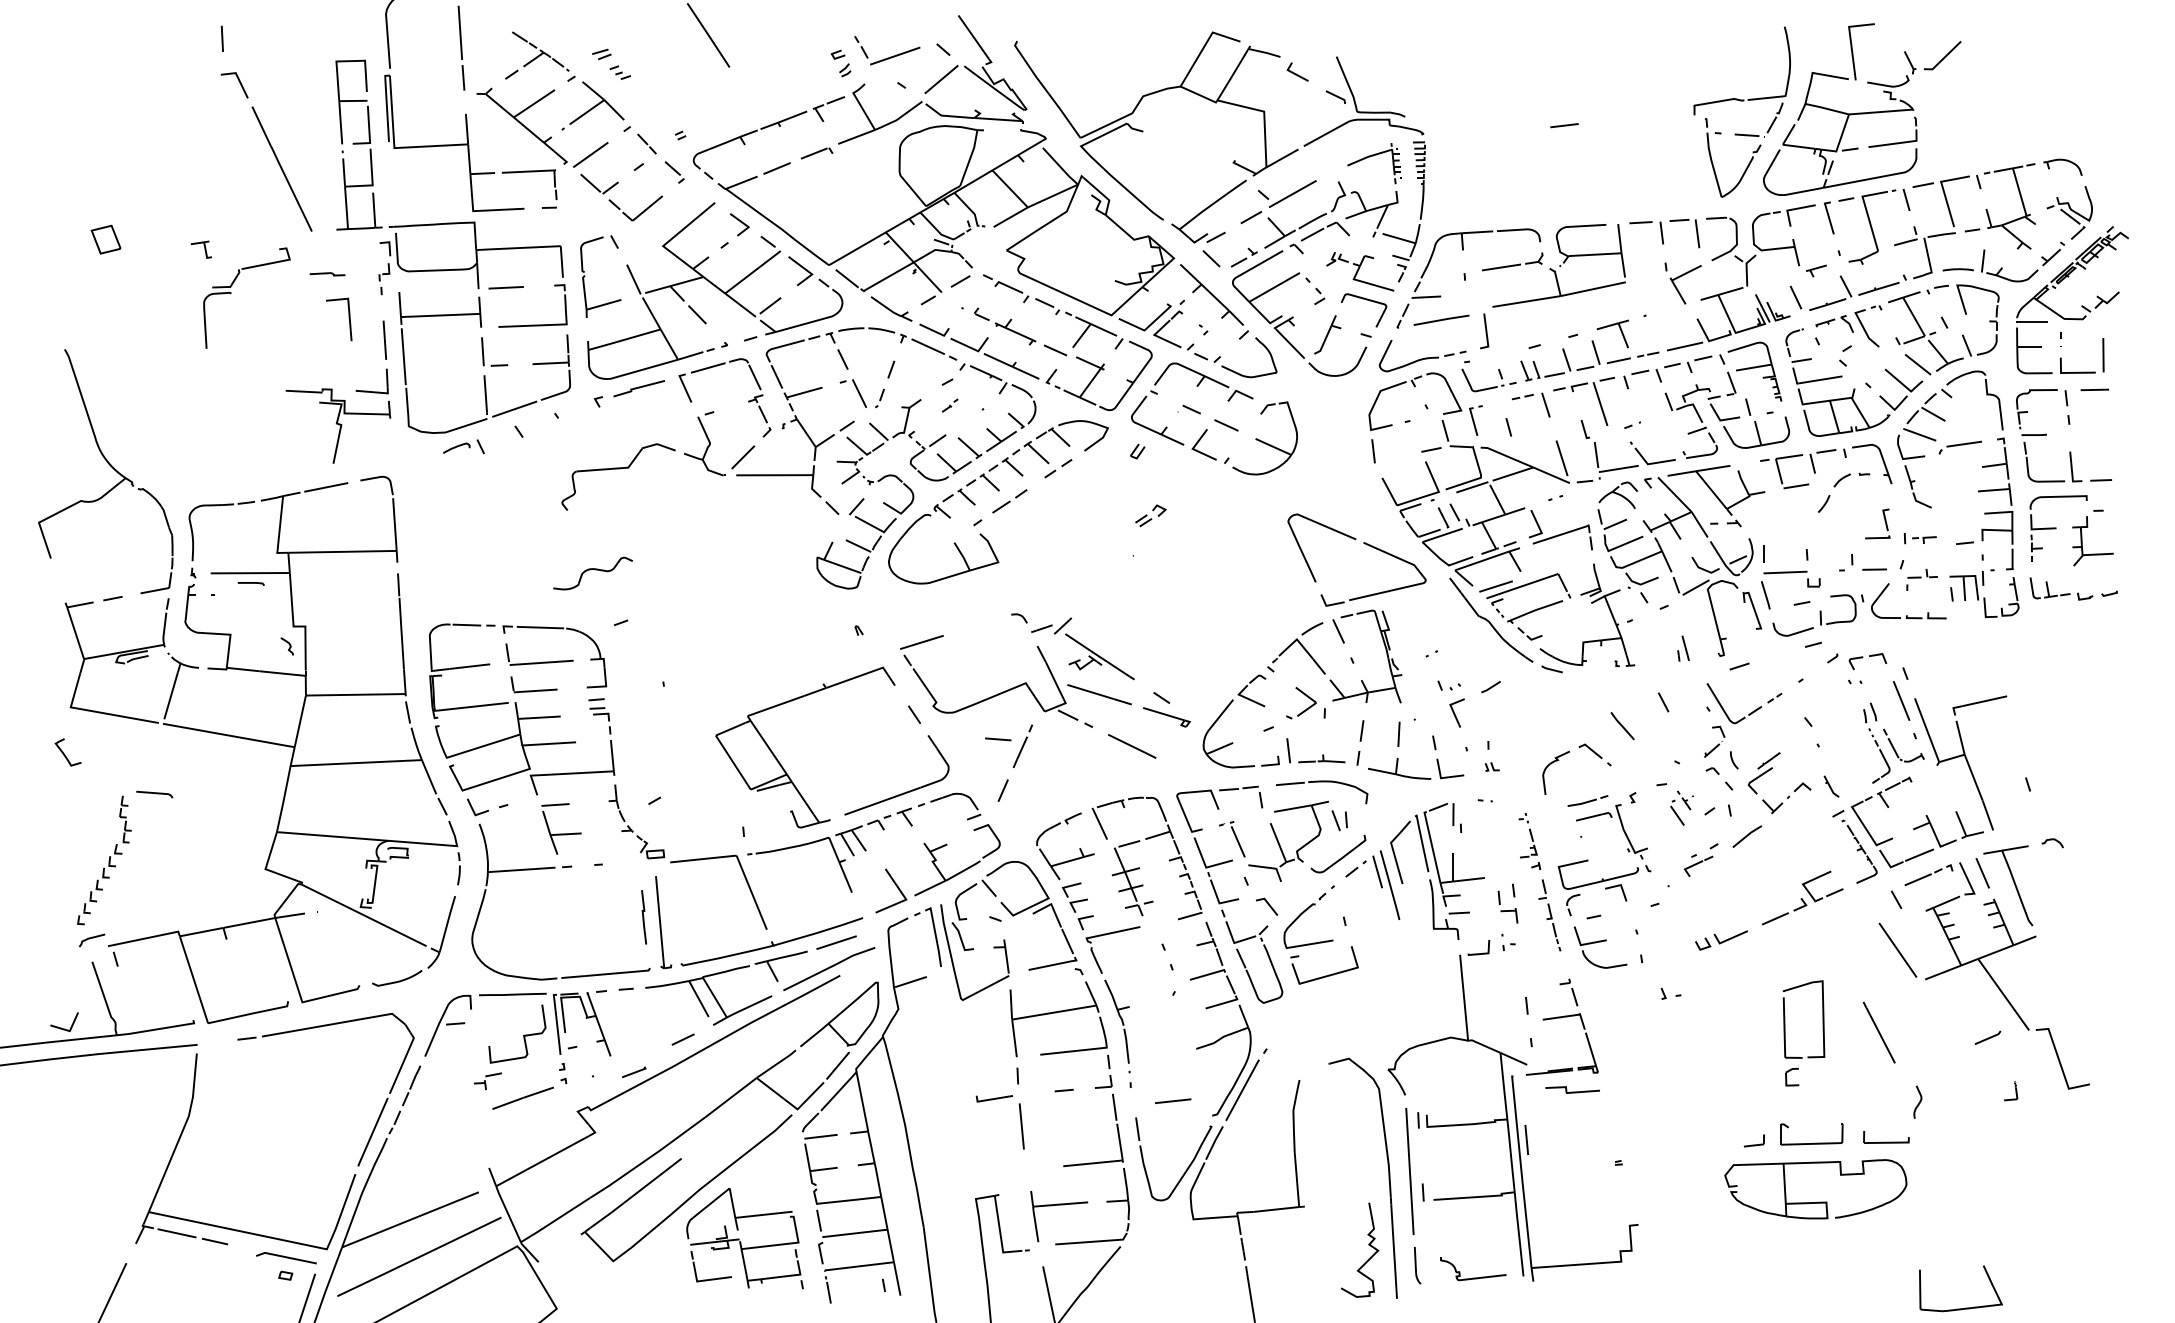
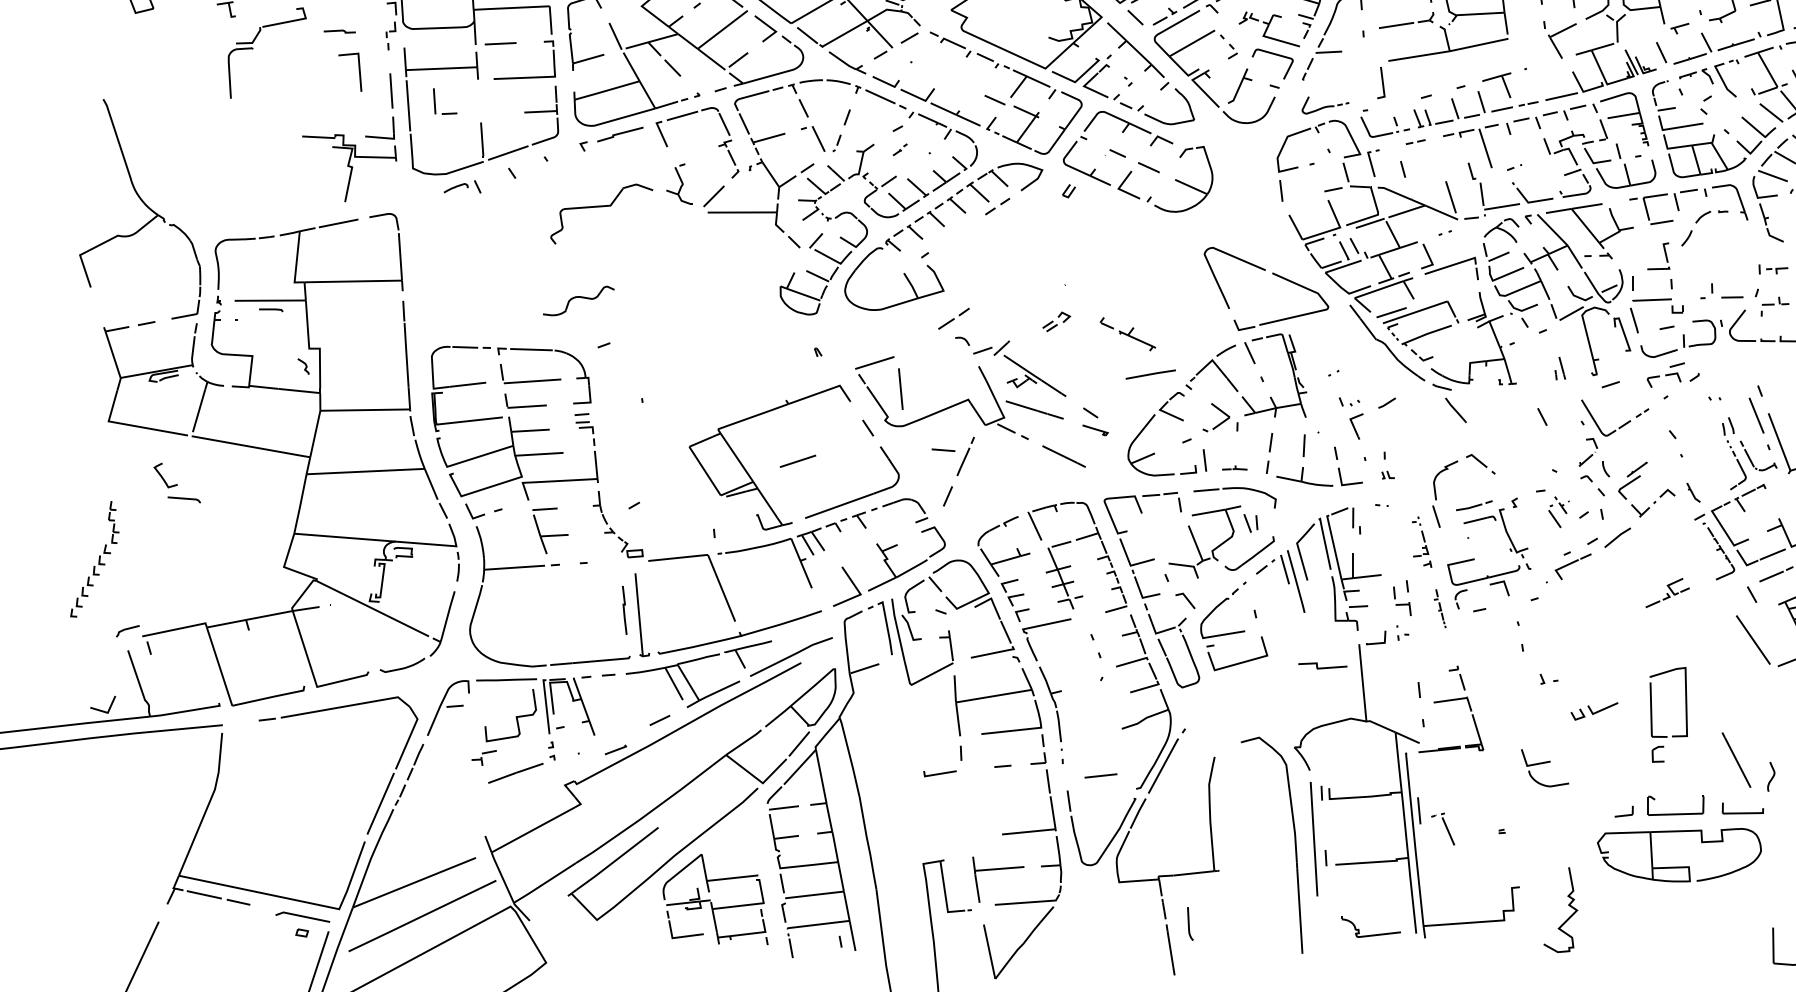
line: (1441, 319) -> (1150, 373), moved
part: (1005, 326) -> (1128, 334), moved
part: (484, 355) -> (436, 104), moved
part: (1422, 356) -> (1325, 105), size x0.6
line: (1545, 404) -> (1436, 516), moved
part: (704, 443) -> (679, 183), size x0.7
line: (1009, 501) -> (953, 318), moved
part: (1150, 515) -> (1056, 321), moved
part: (1884, 521) -> (1664, 254), moved
part: (1867, 661) -> (1663, 380), moved
part: (1166, 717) -> (1094, 430), size x0.6
line: (1622, 726) -> (1455, 410), moved
curve: (65, 754) -> (163, 477), moved
part: (1321, 758) -> (1234, 467), size x0.6
part: (1232, 839) -> (1443, 829), moved
part: (104, 860) -> (94, 559), moved
part: (1700, 860) -> (1575, 559), size x1.4
part: (1802, 897) -> (1667, 592), size x0.6
part: (1549, 915) -> (1439, 608), size x0.6
part: (1721, 940) -> (1594, 711), moved
line: (836, 942) -> (797, 461), moved
part: (1600, 947) -> (1545, 768), moved
line: (1878, 1032) -> (1735, 759), moved
part: (1572, 1089) -> (1322, 665), moved
line: (1021, 1126) -> (900, 389), moved
curve: (1368, 1245) -> (1568, 905), moved
curve: (1416, 1265) -> (1189, 923), moved

